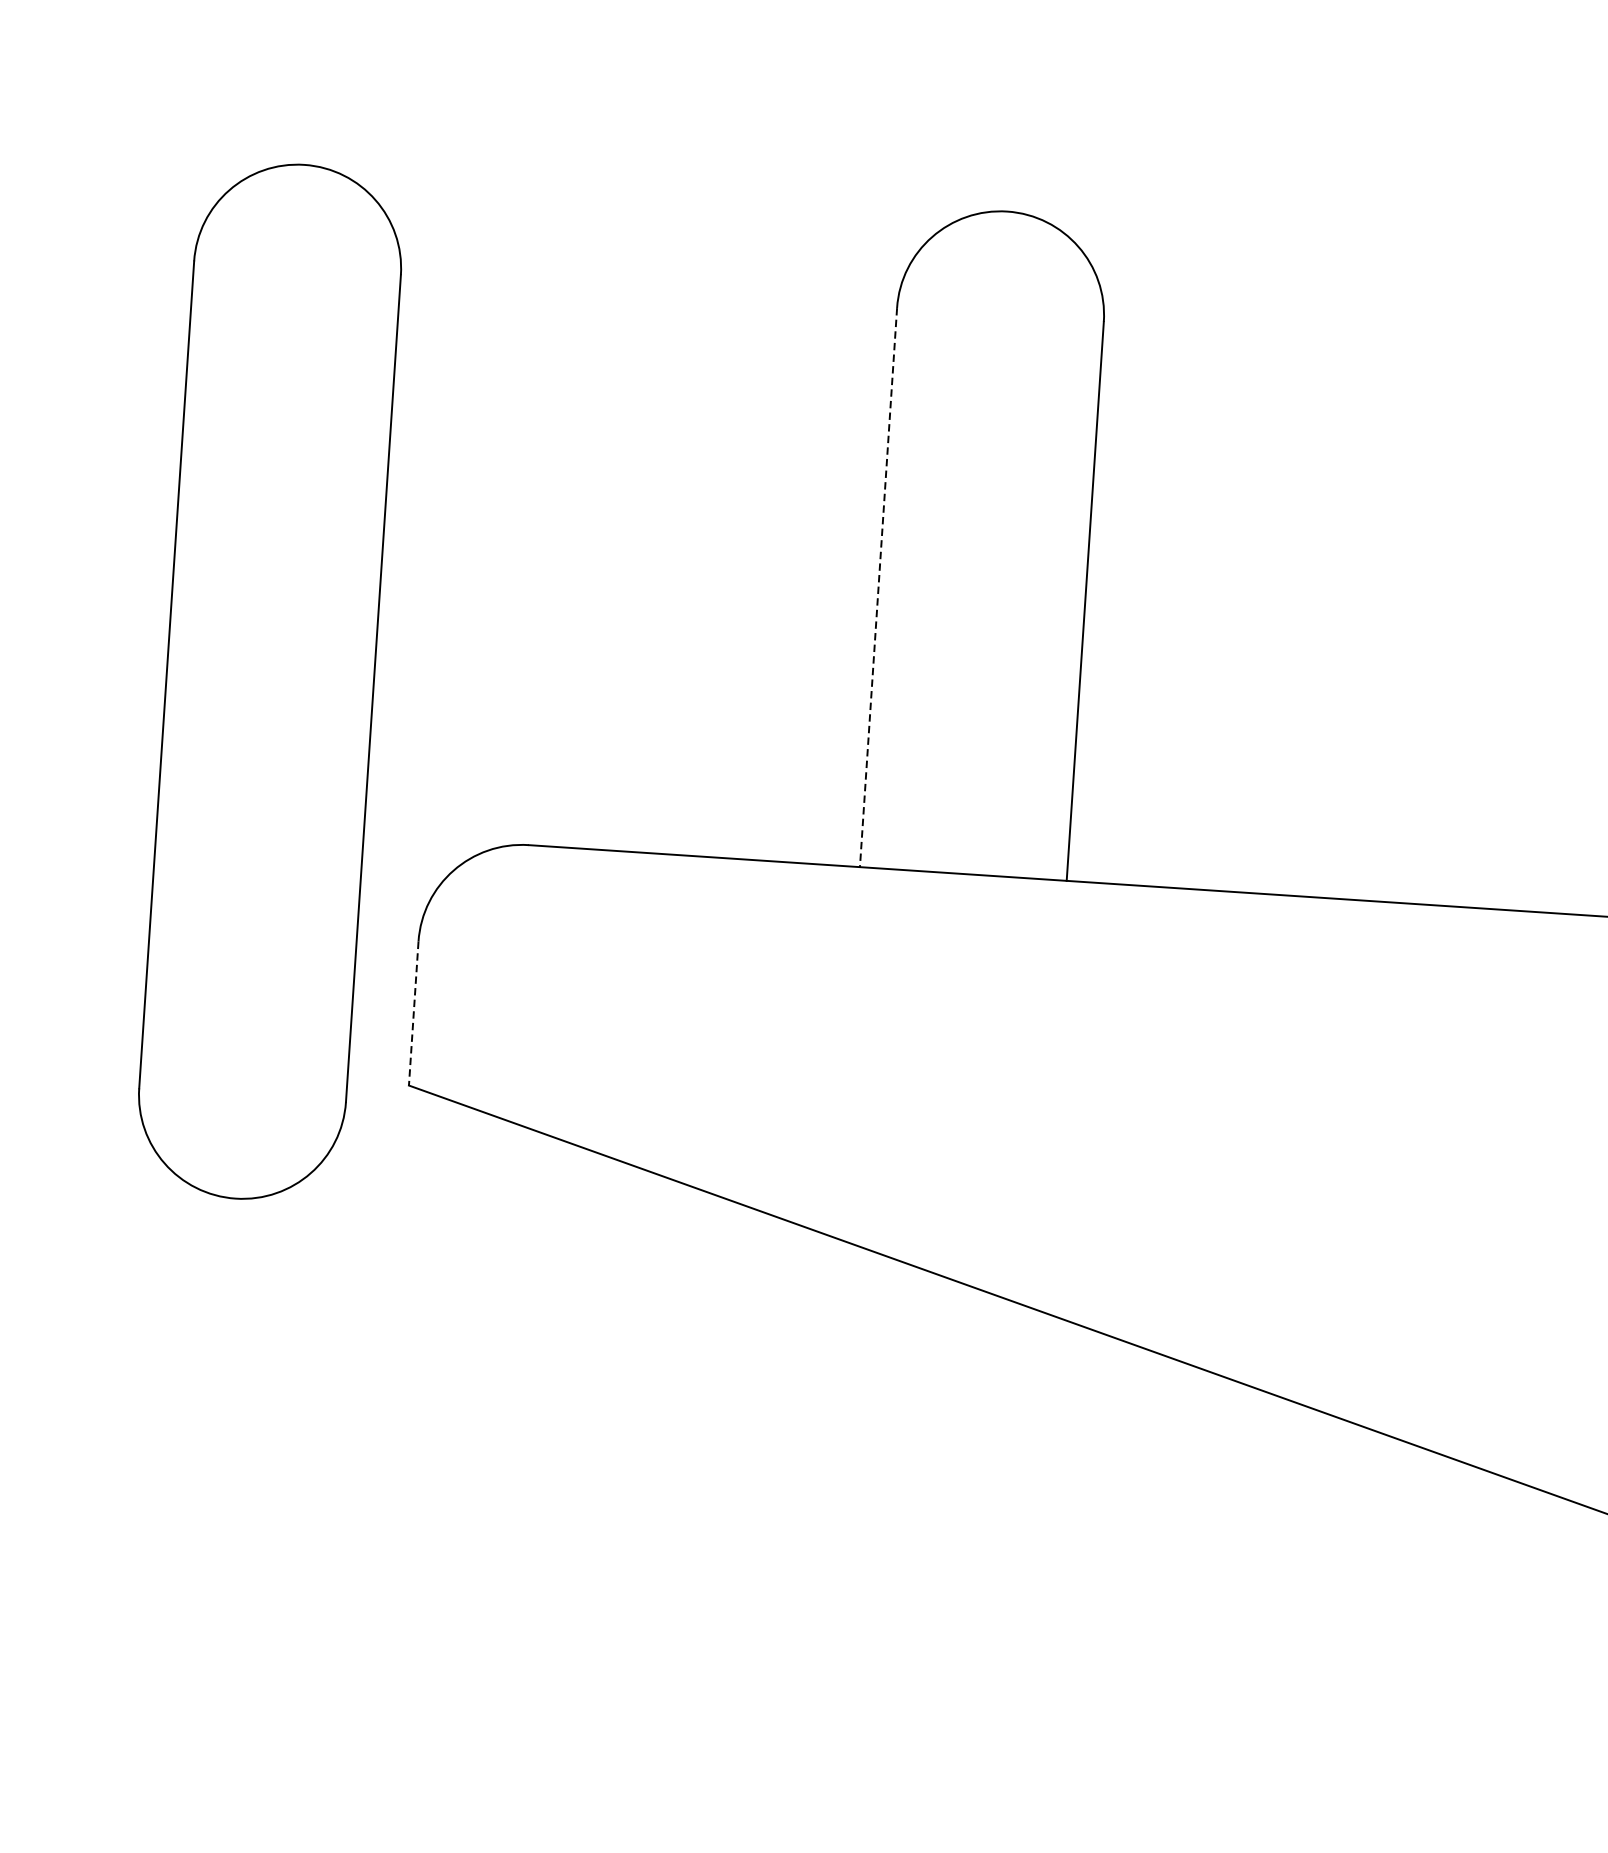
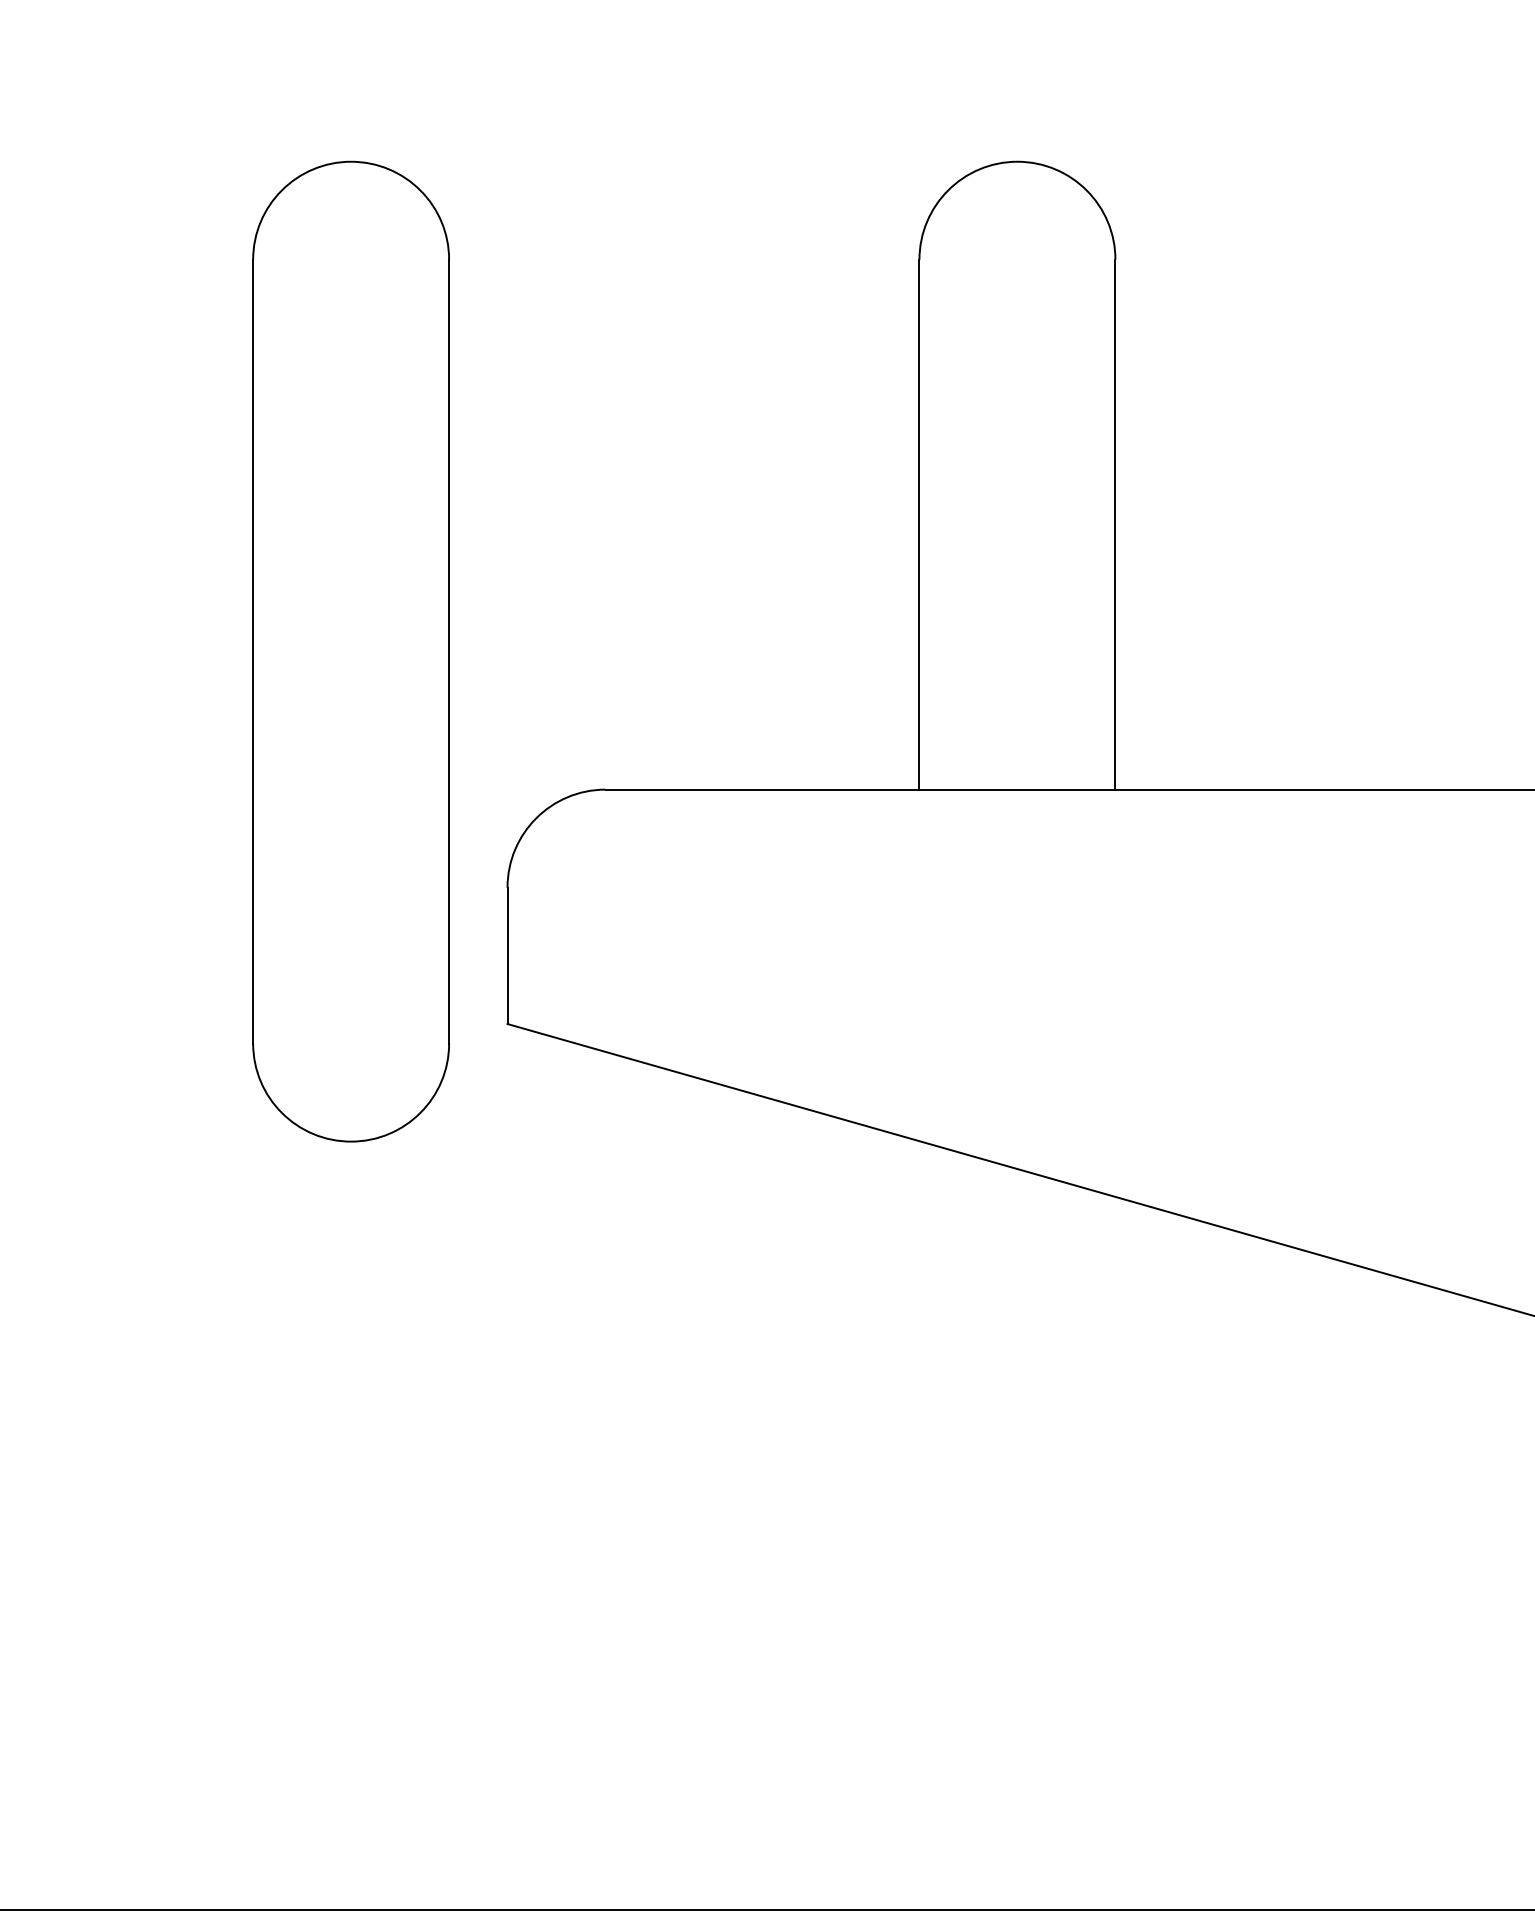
line: (878, 587) -> (919, 524), dashed -> solid
line: (413, 1014) -> (507, 956), dashed -> solid

